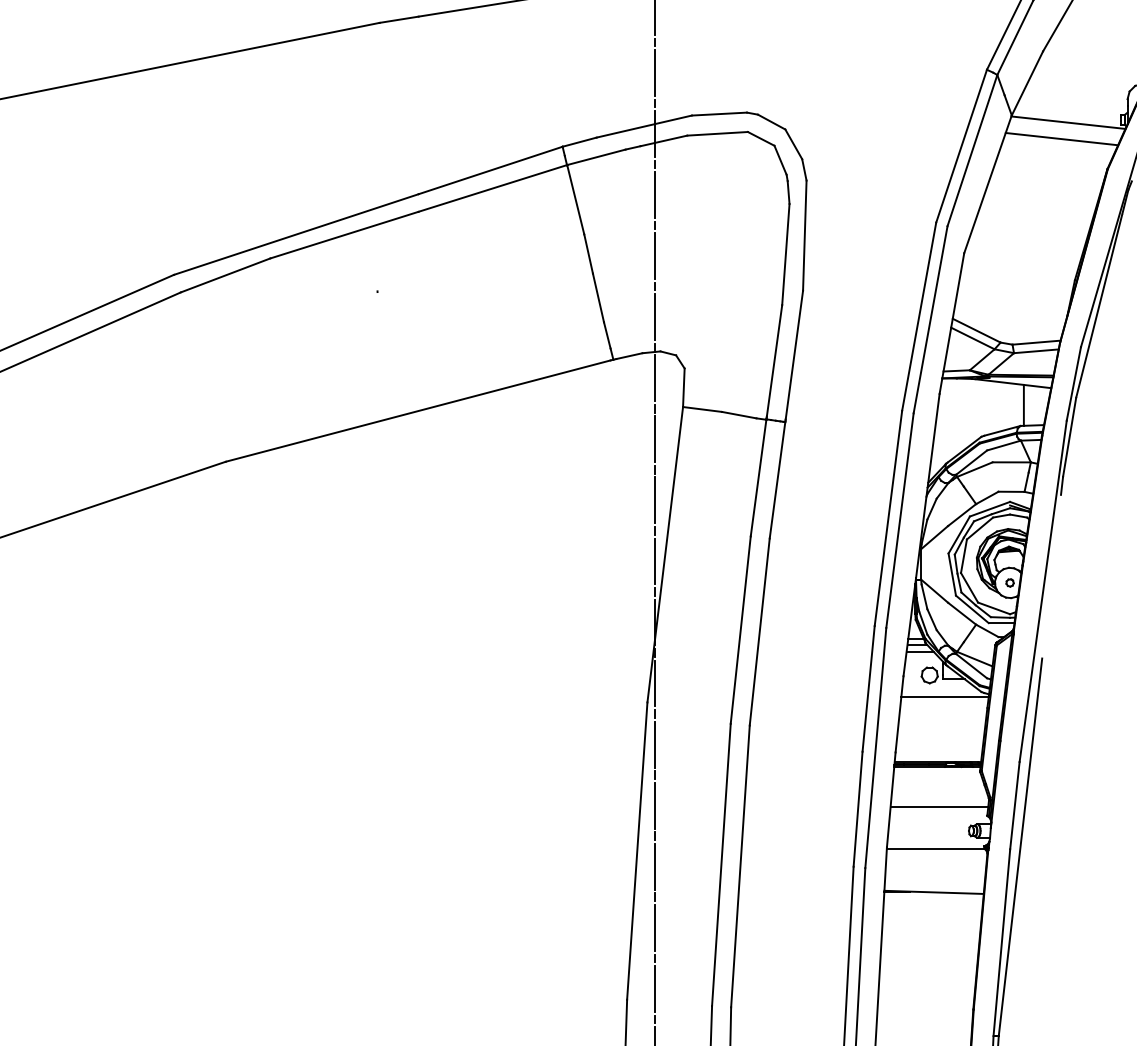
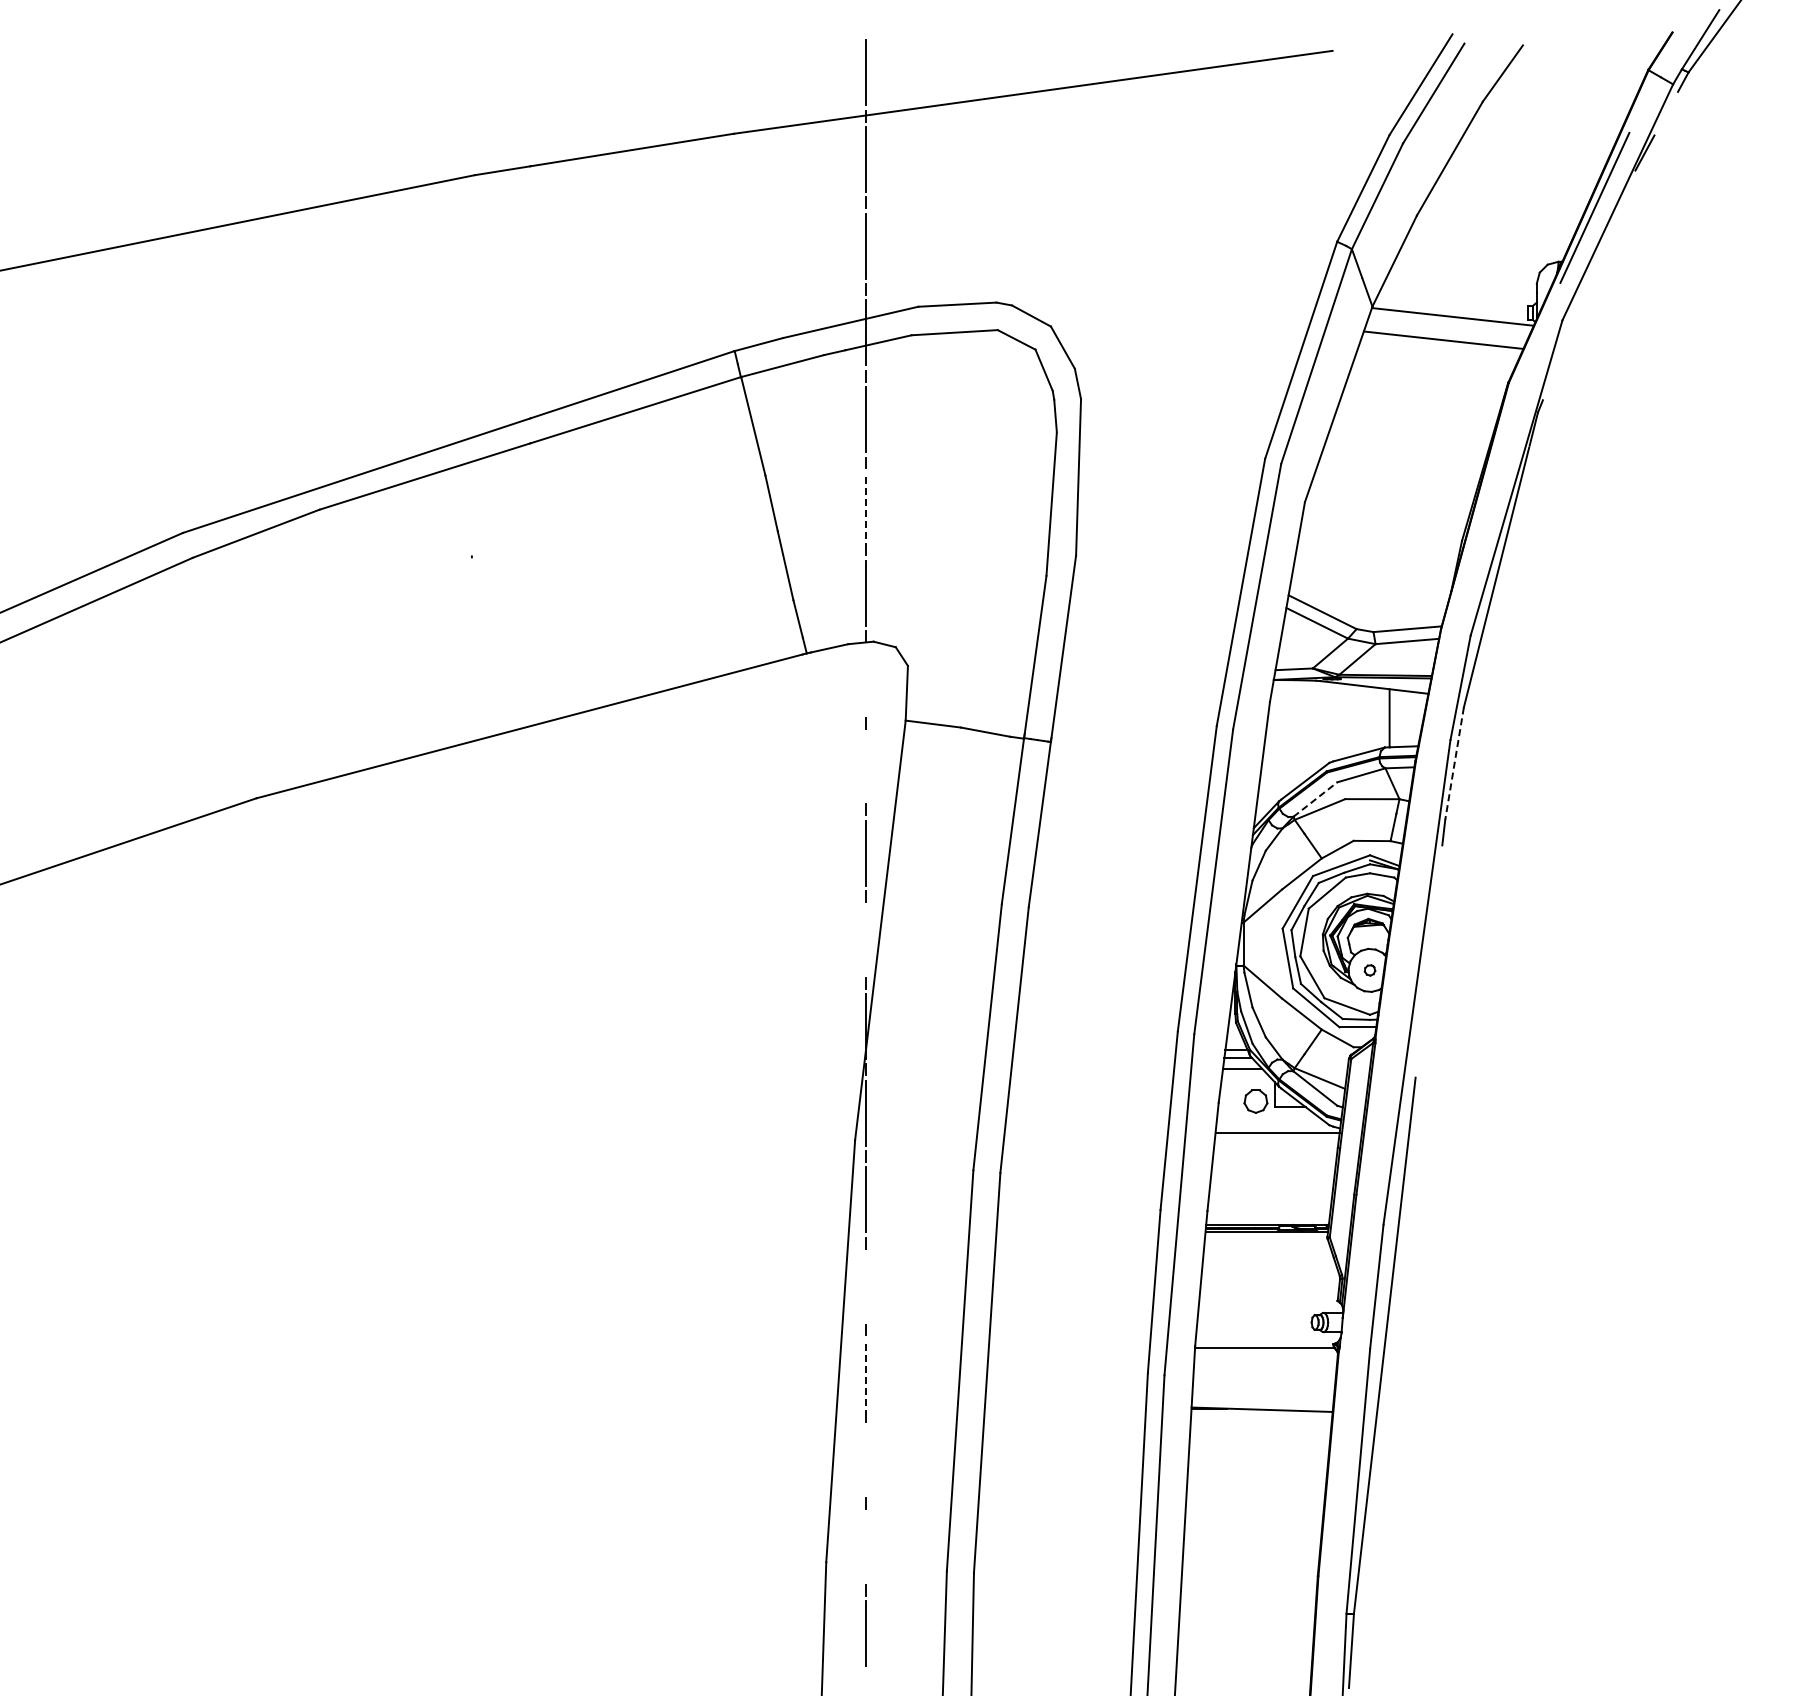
line: (655, 256) -> (866, 506), solid -> dashed
line: (655, 378) -> (866, 679), removed
line: (1069, 437) -> (1454, 763), solid -> dashed
line: (655, 438) -> (866, 765), removed
line: (971, 462) -> (1315, 799), solid -> dashed
line: (655, 561) -> (866, 939), removed
line: (655, 805) -> (866, 1286), removed
line: (939, 806) -> (1269, 1287), removed
line: (655, 866) -> (866, 1373), solid -> dashed
line: (655, 927) -> (866, 1459), removed
line: (655, 988) -> (866, 1546), removed

